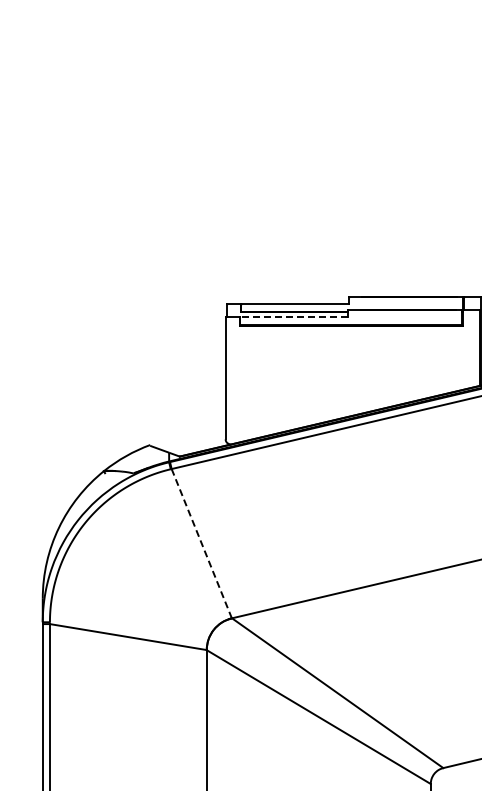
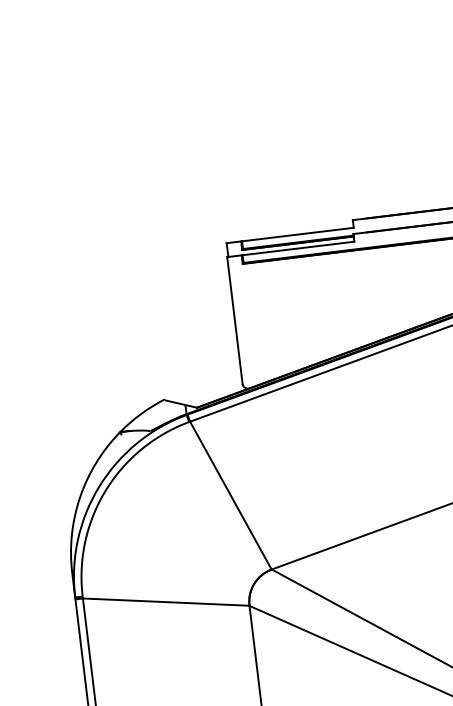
line: (294, 317) -> (298, 248), dashed -> solid
line: (201, 543) -> (230, 495), dashed -> solid

